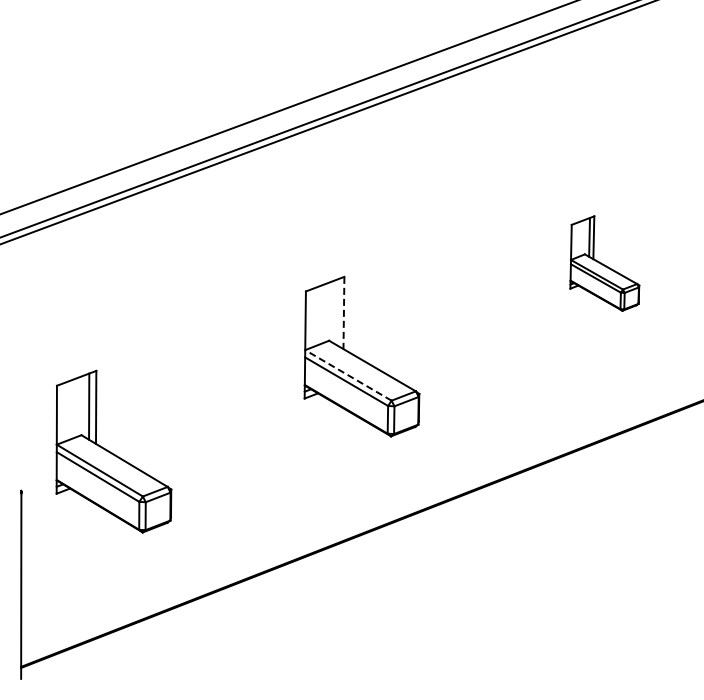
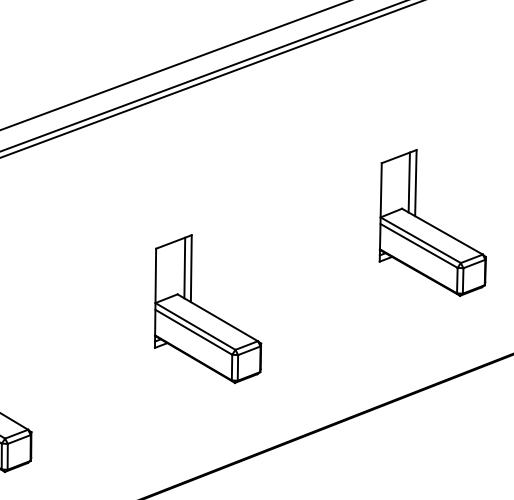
part: (604, 263) -> (432, 222), size x1.67
line: (336, 311) -> (184, 267), added
line: (343, 313) -> (190, 269), dashed -> solid
line: (348, 375) -> (195, 326), dashed -> solid

